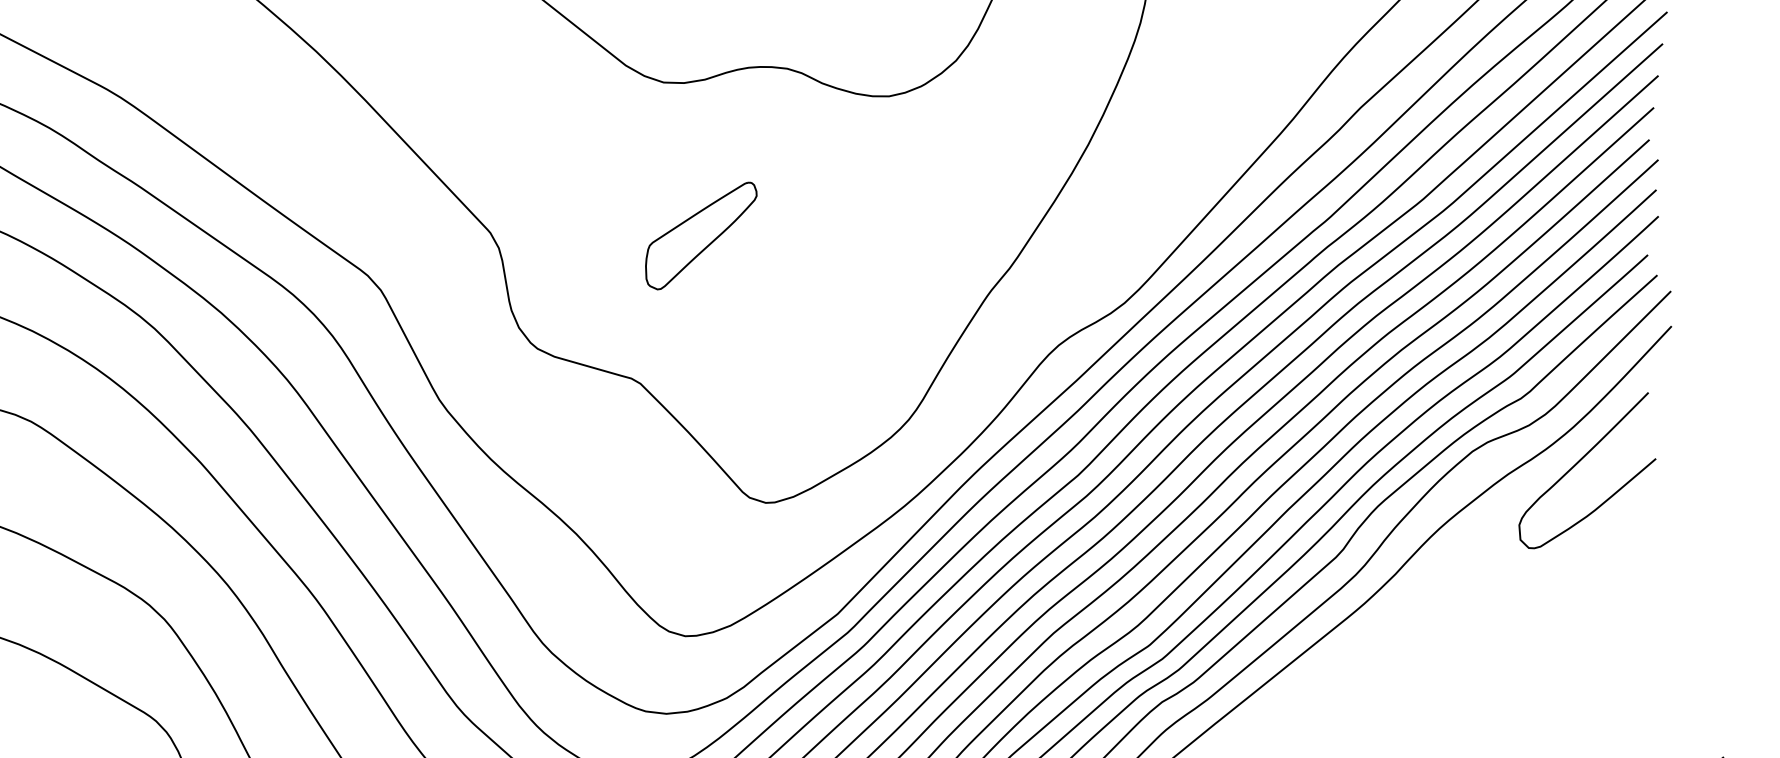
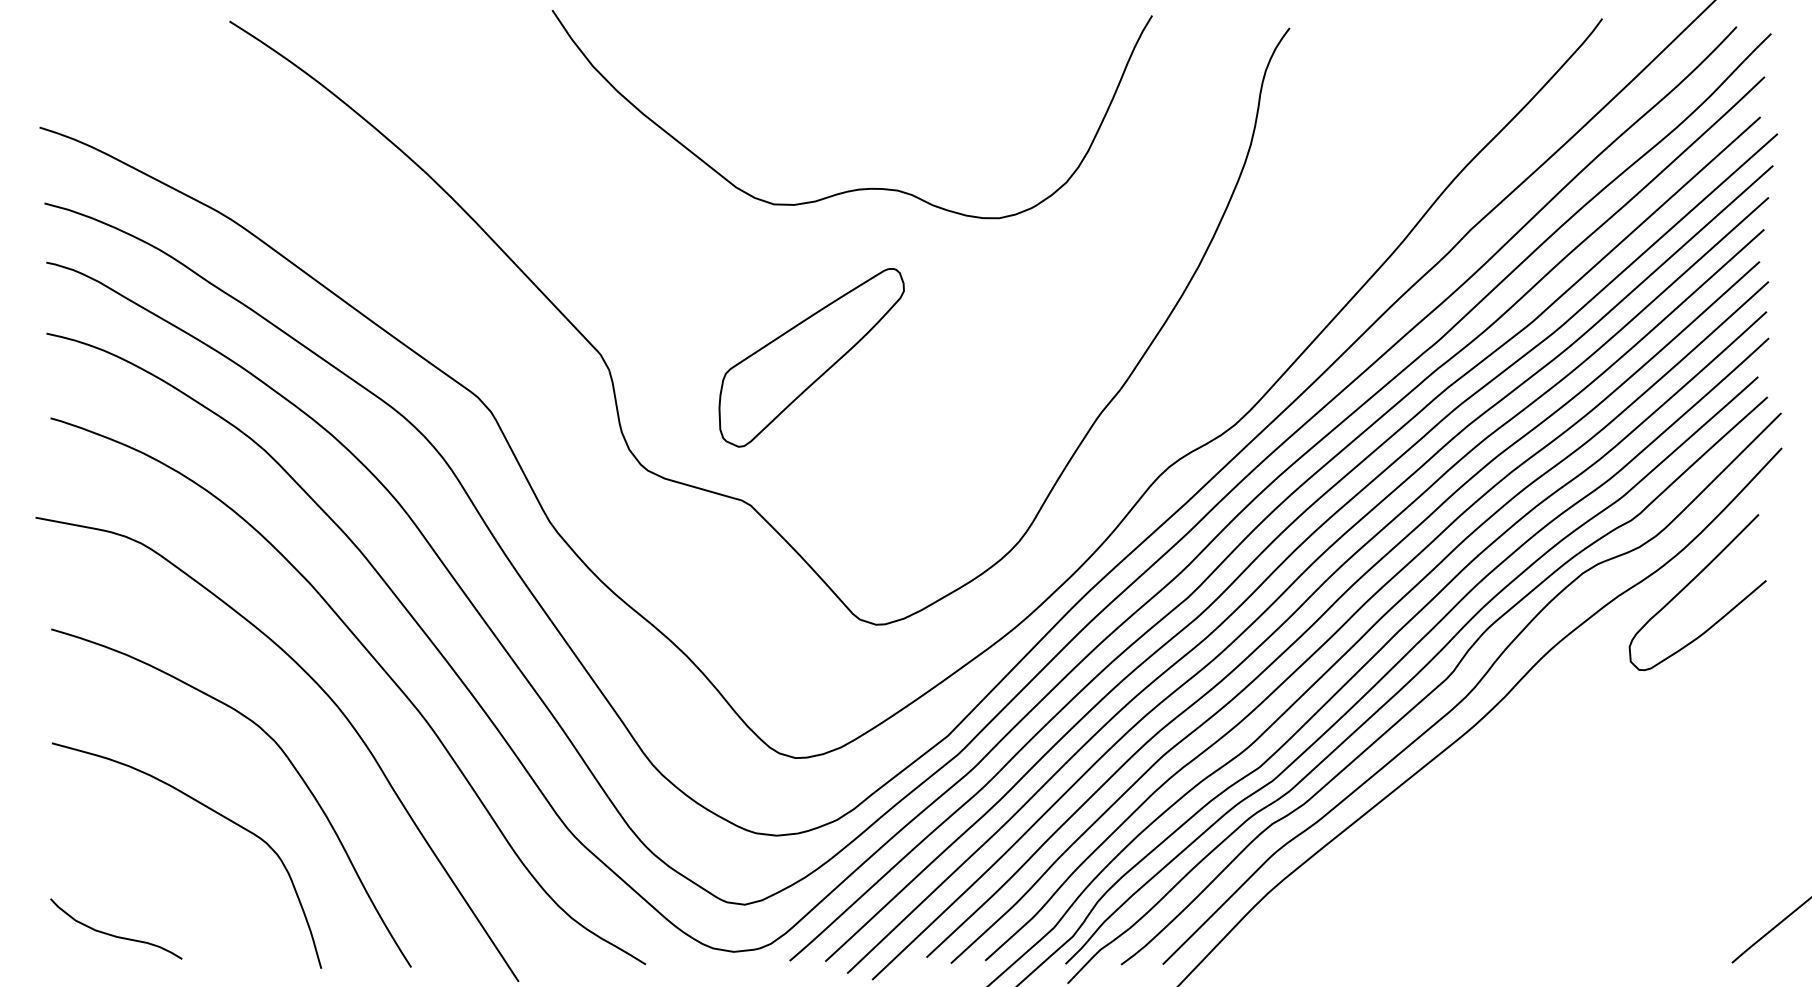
part: (701, 235) -> (811, 357), size x1.67

